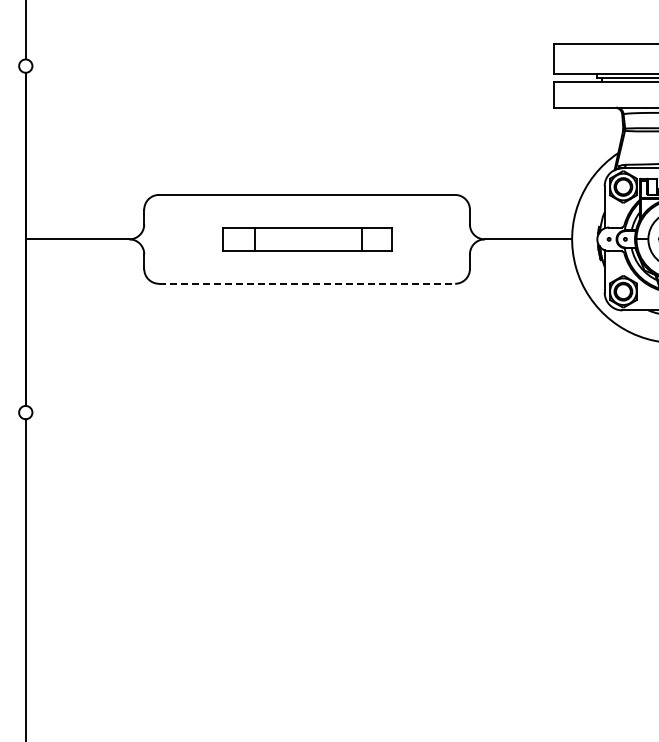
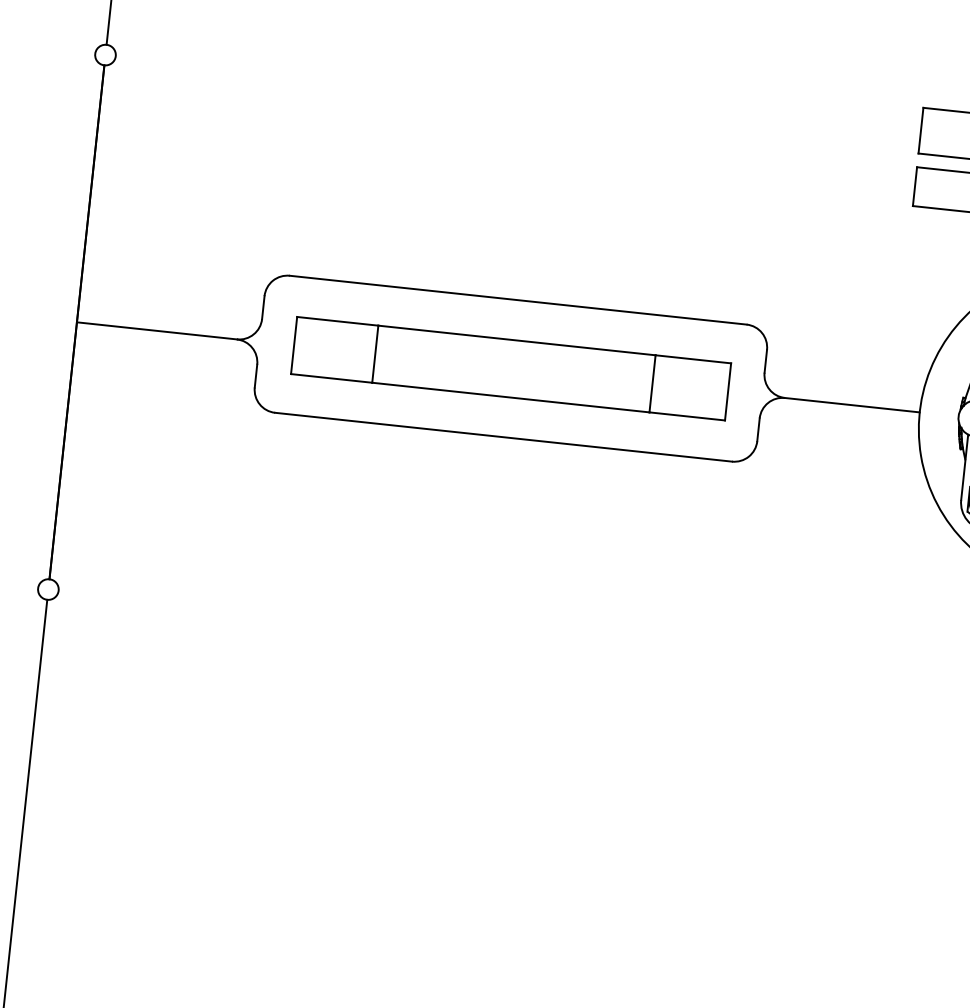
part: (307, 239) -> (511, 368), size x1.67
line: (307, 283) -> (504, 436), dashed -> solid

